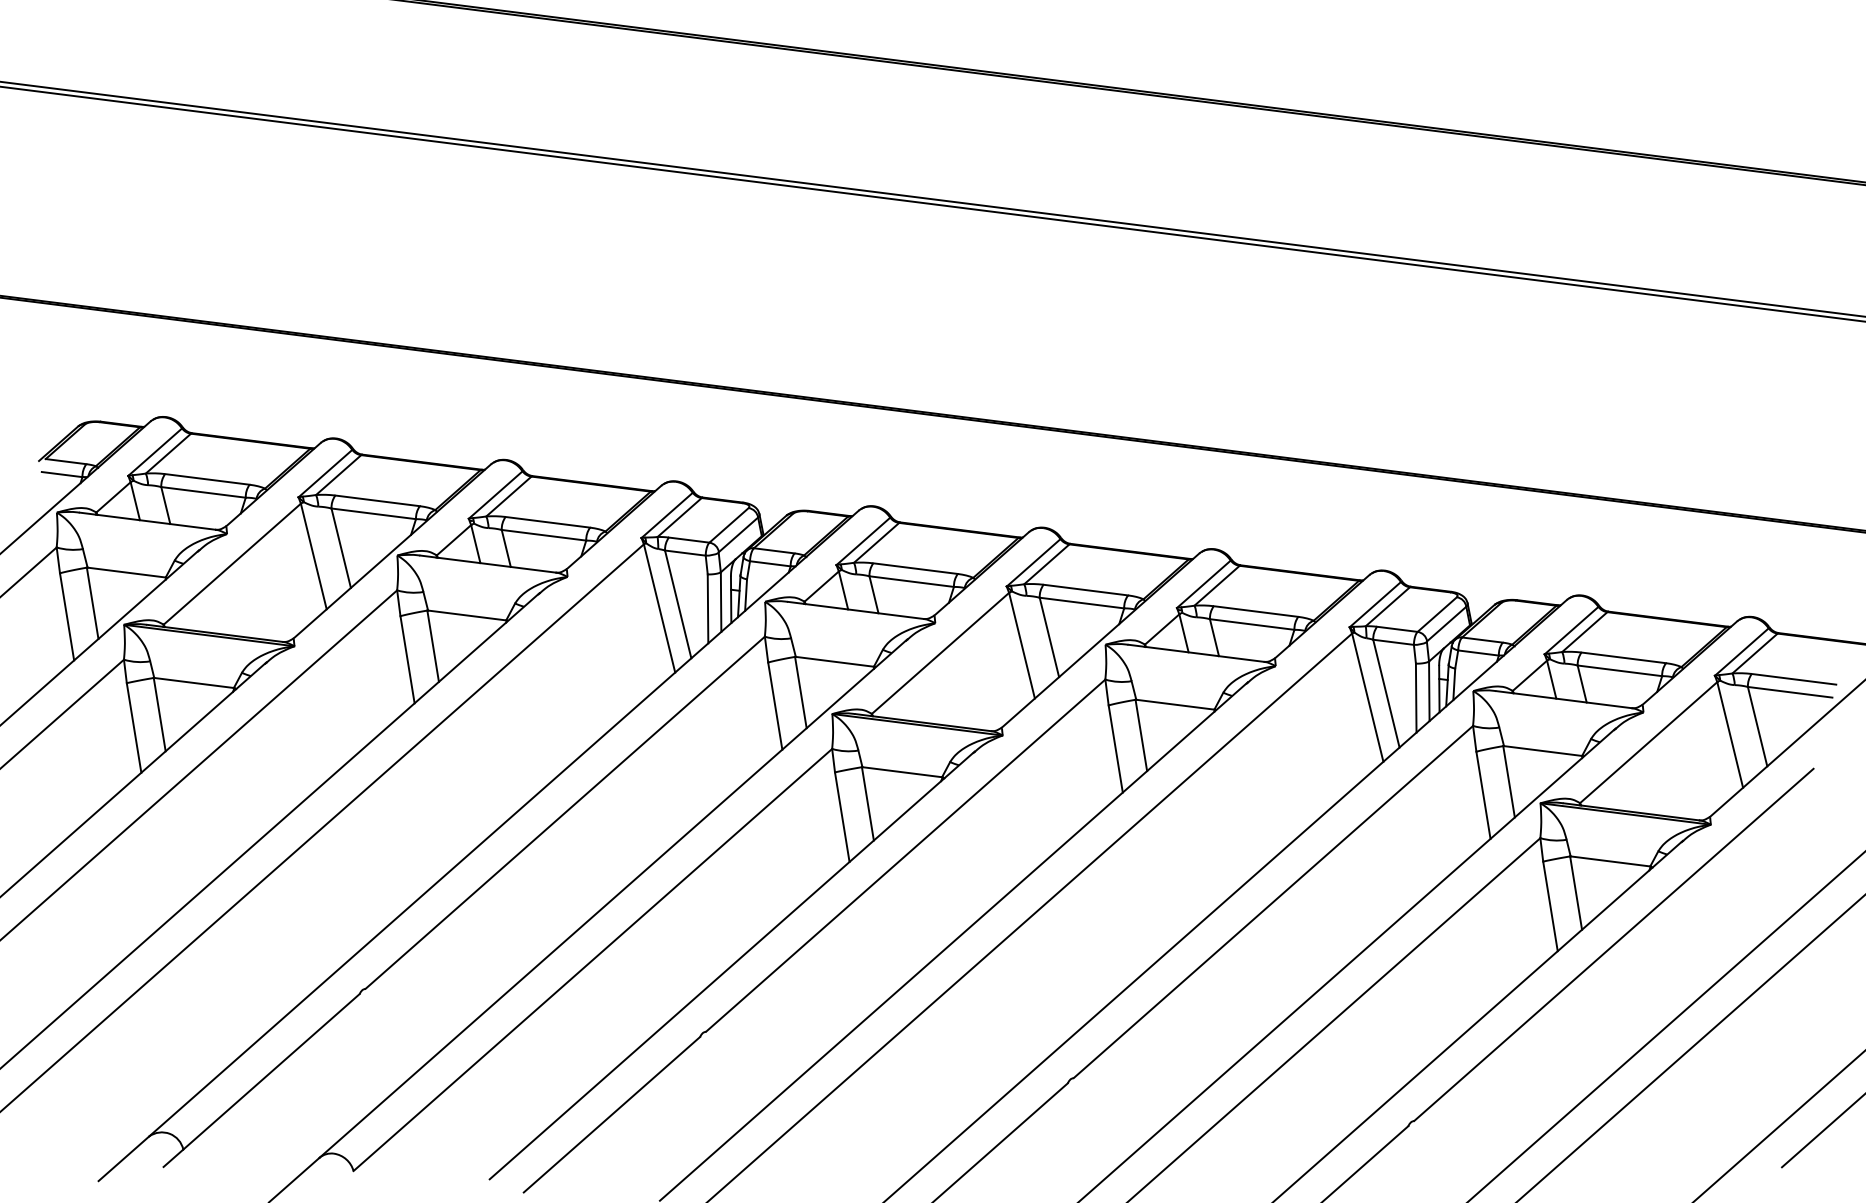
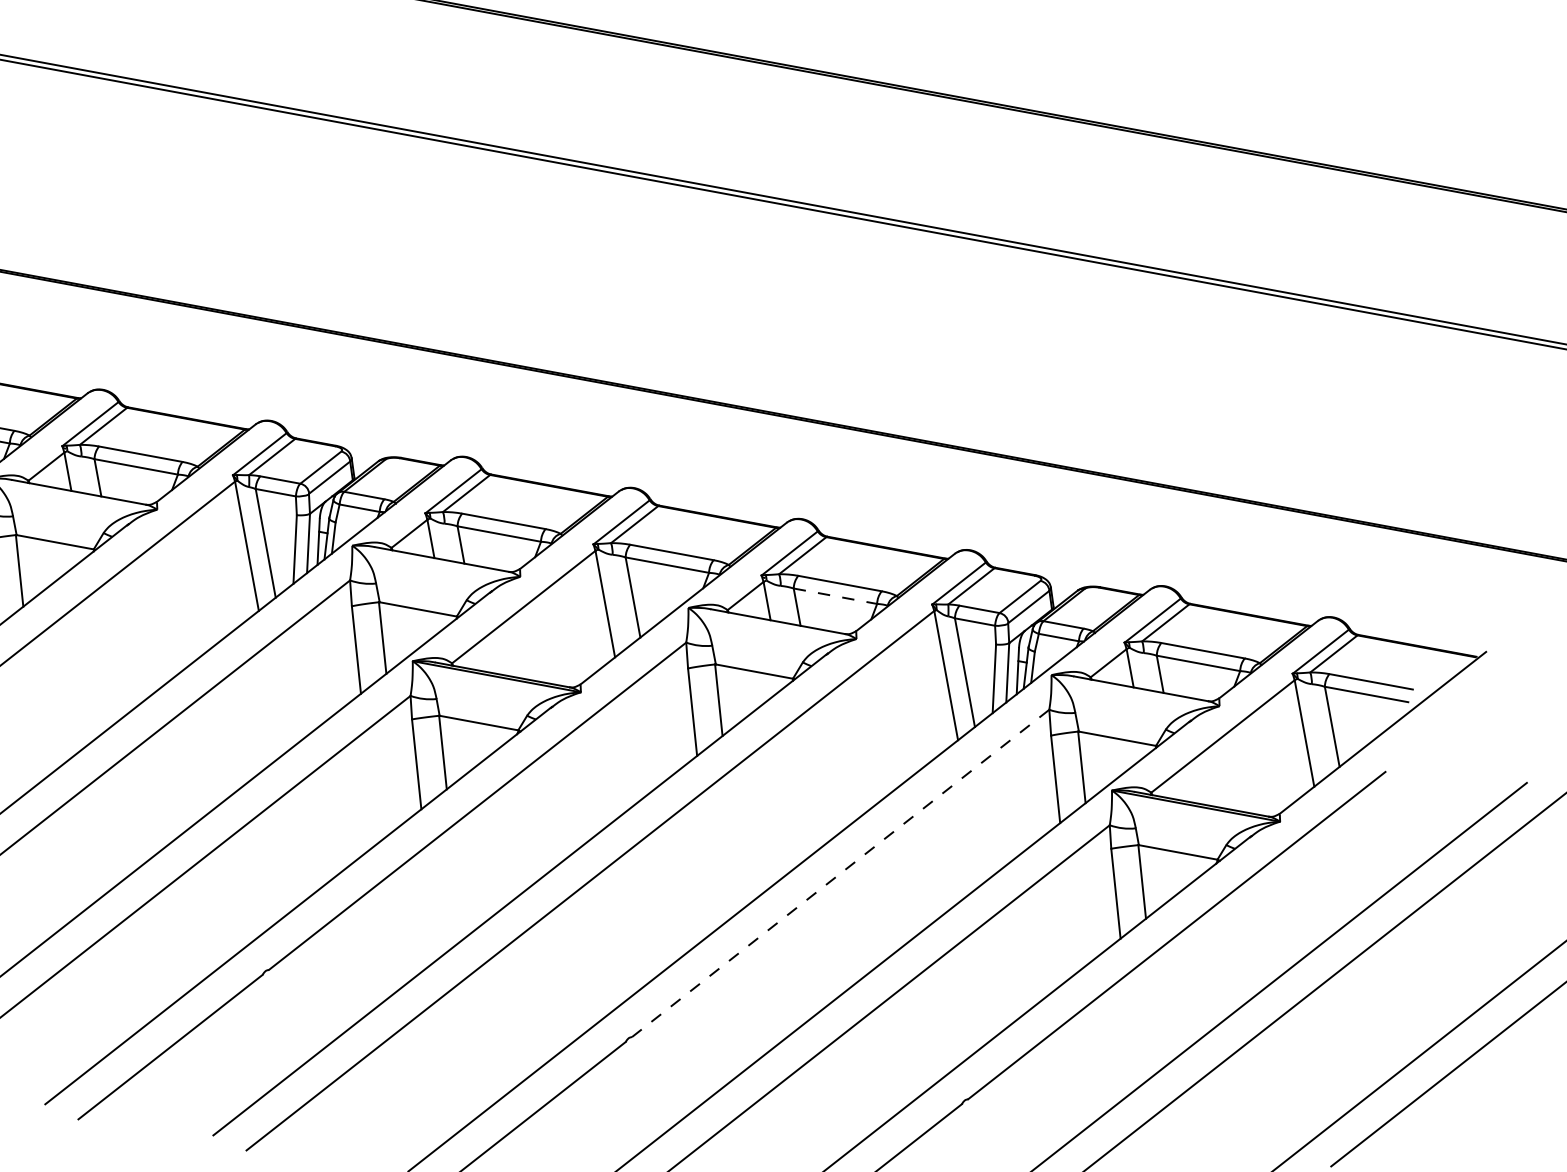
line: (1252, 624) -> (835, 596), solid -> dashed
line: (1273, 901) -> (840, 872), solid -> dashed

